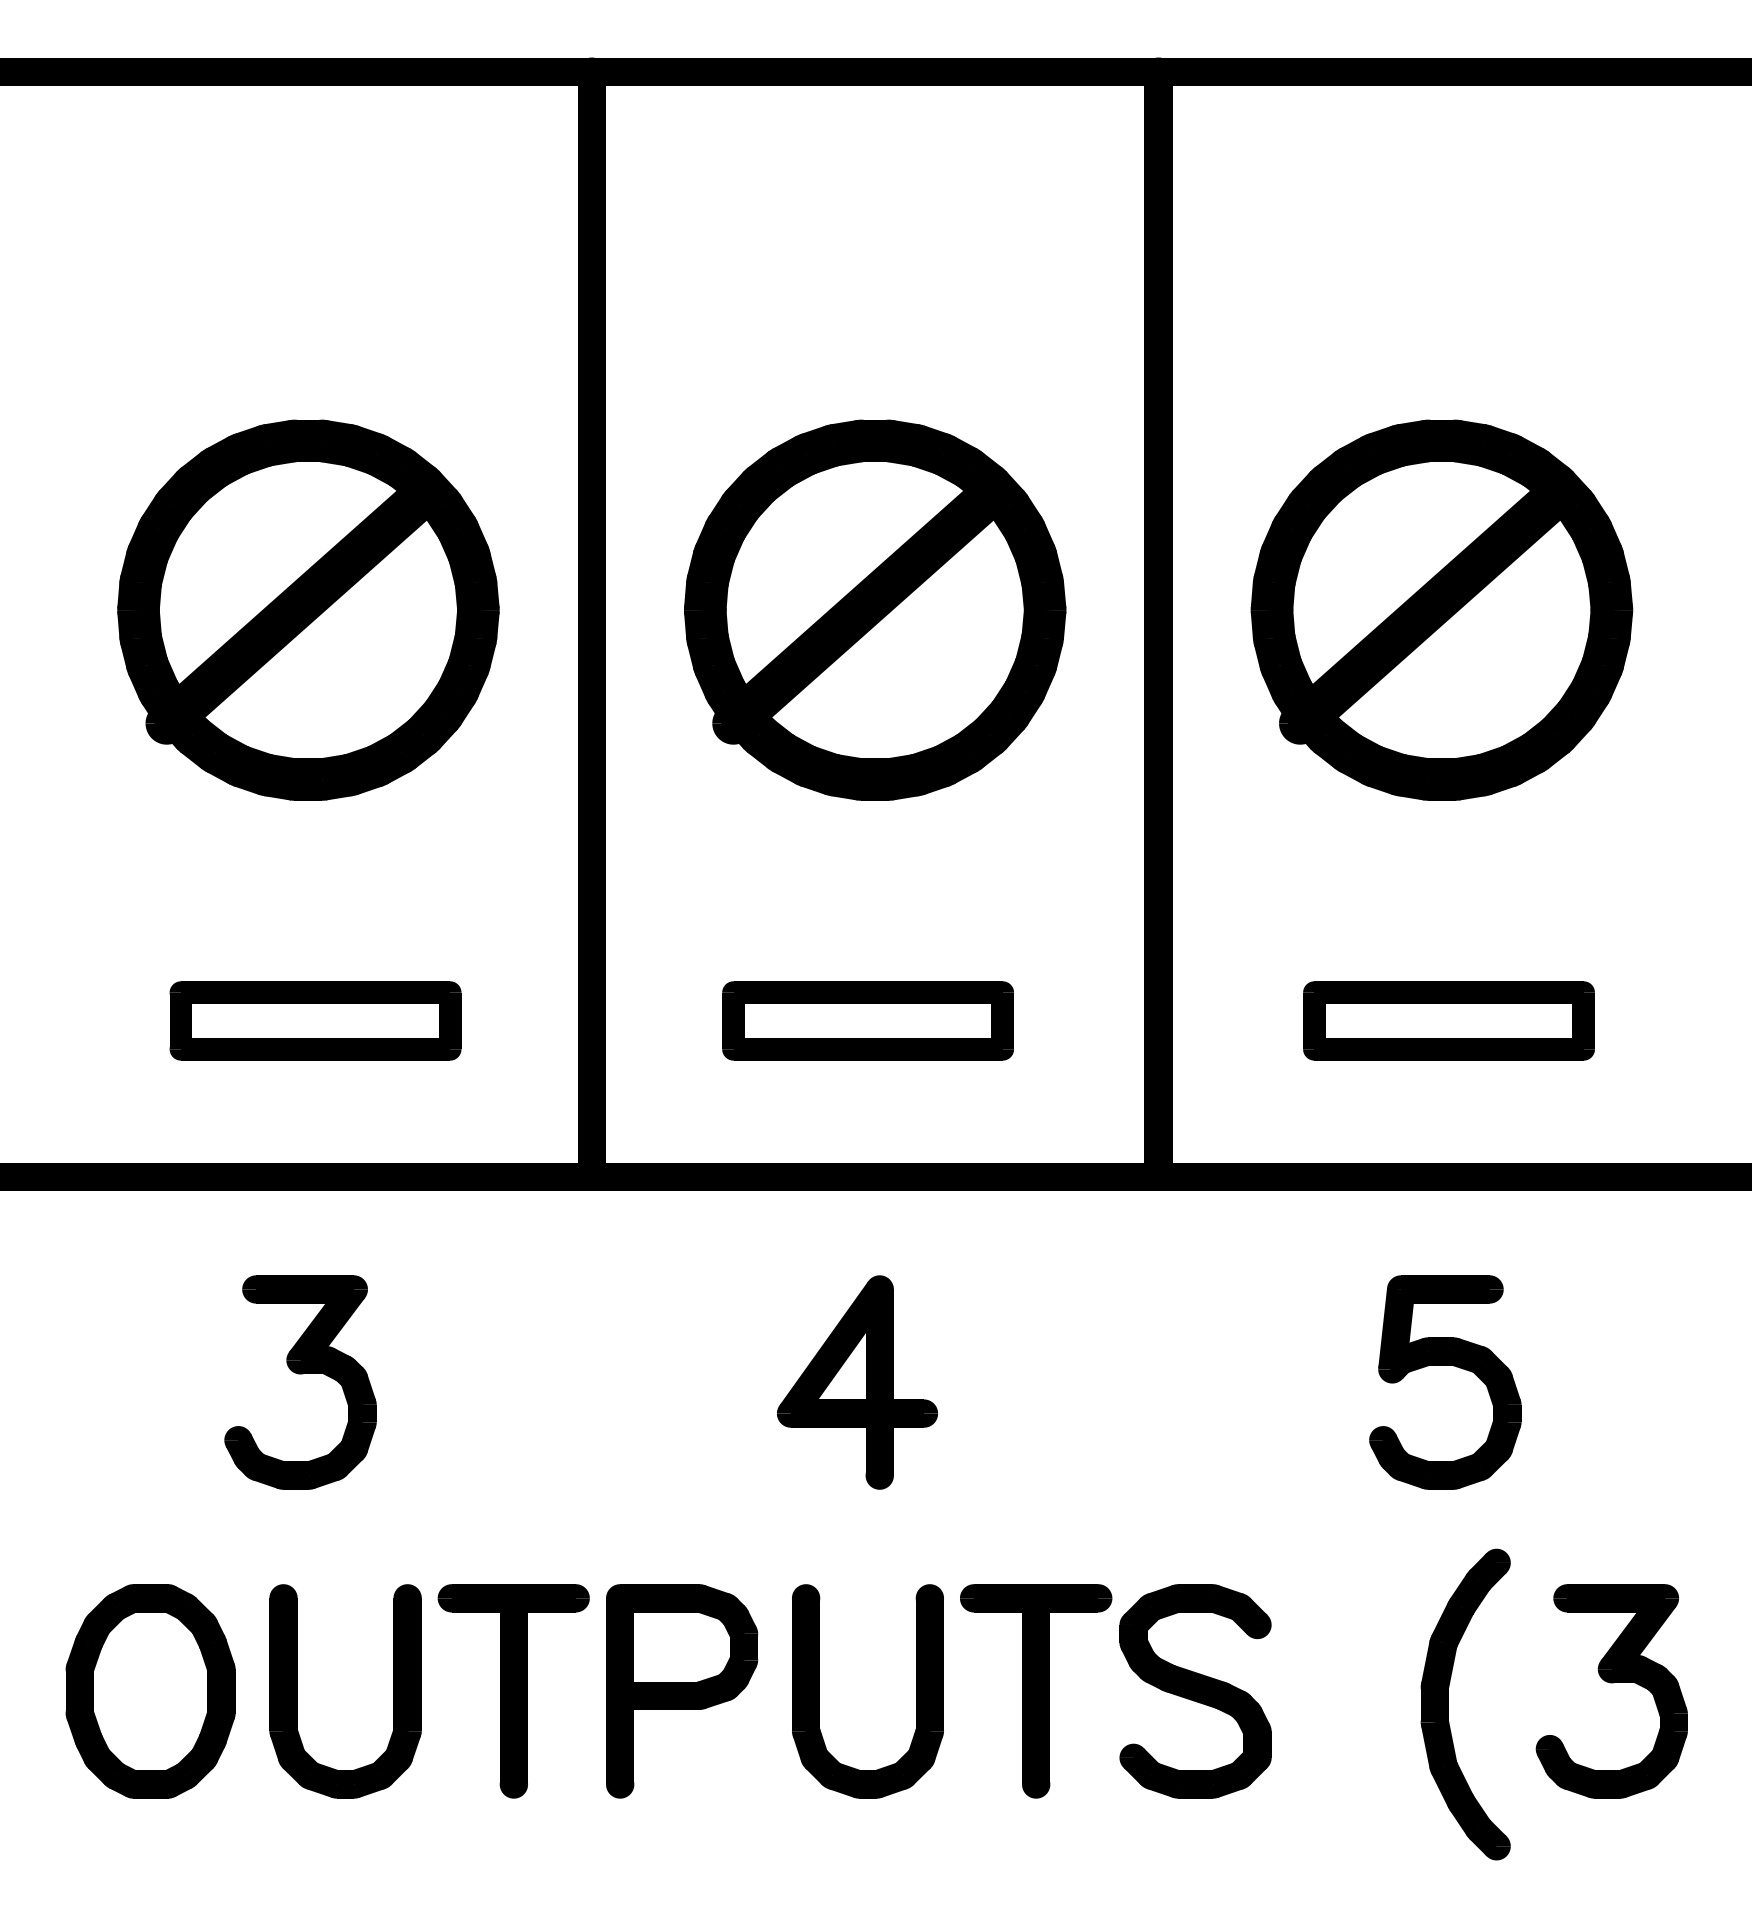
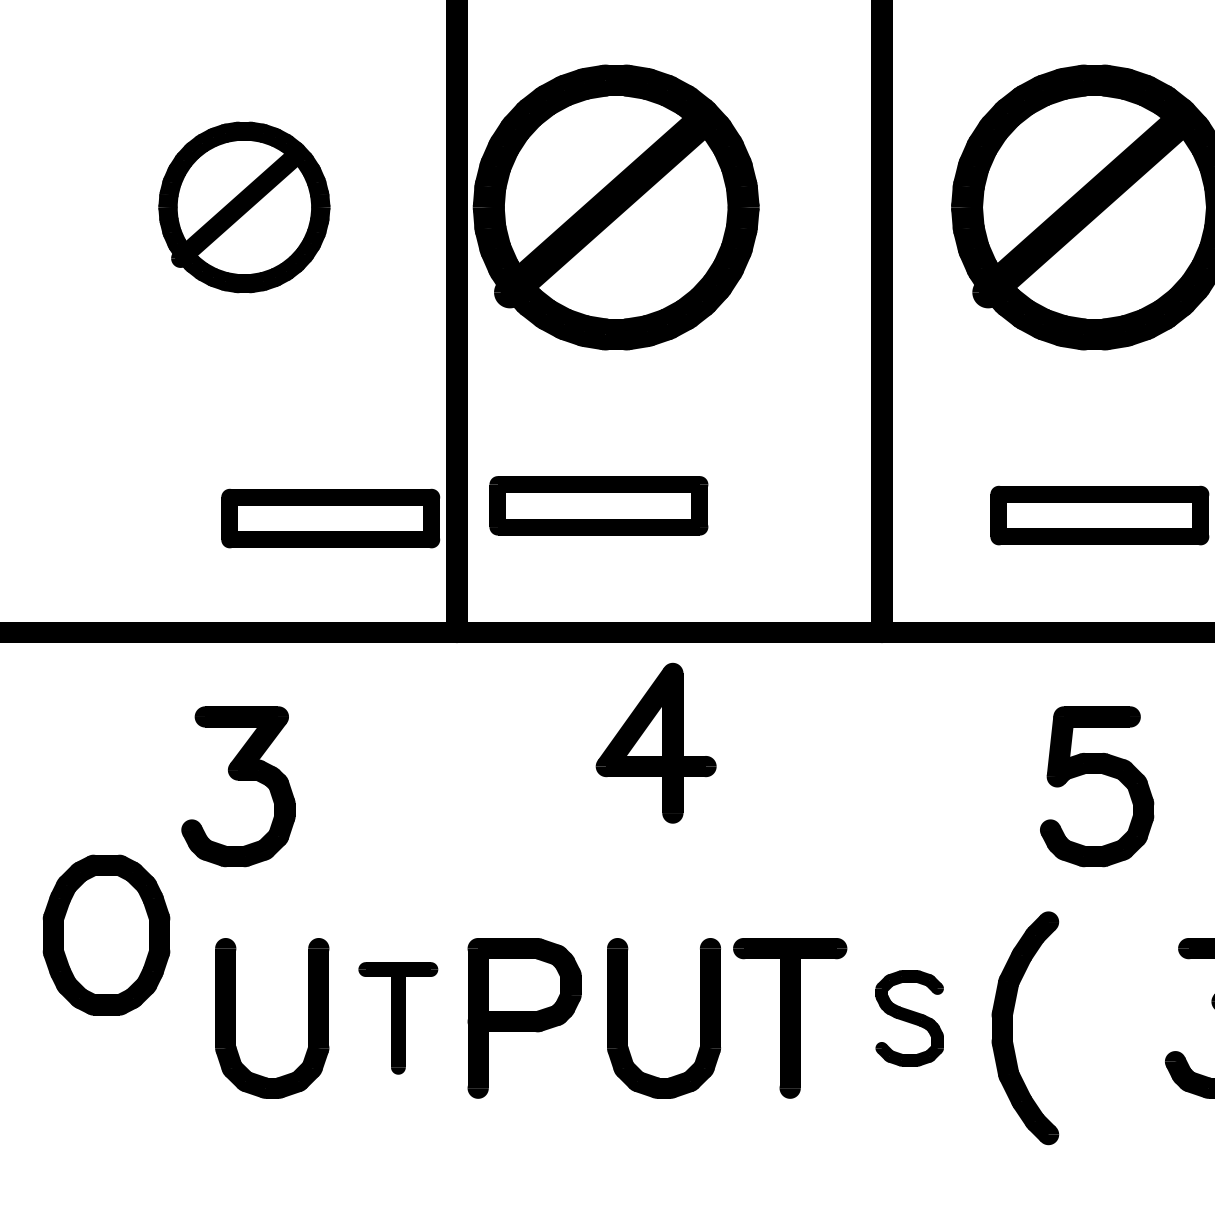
part: (308, 609) -> (244, 206), size x0.6
part: (875, 609) -> (616, 206), moved
part: (315, 1020) -> (330, 518), moved
part: (867, 1020) -> (598, 505), moved
part: (857, 1382) -> (656, 743), moved
part: (150, 1691) -> (106, 935), moved
part: (513, 1691) -> (398, 1018), size x0.7
part: (1195, 1691) -> (909, 1018), size x0.6
part: (1448, 1704) -> (1012, 1028), moved

